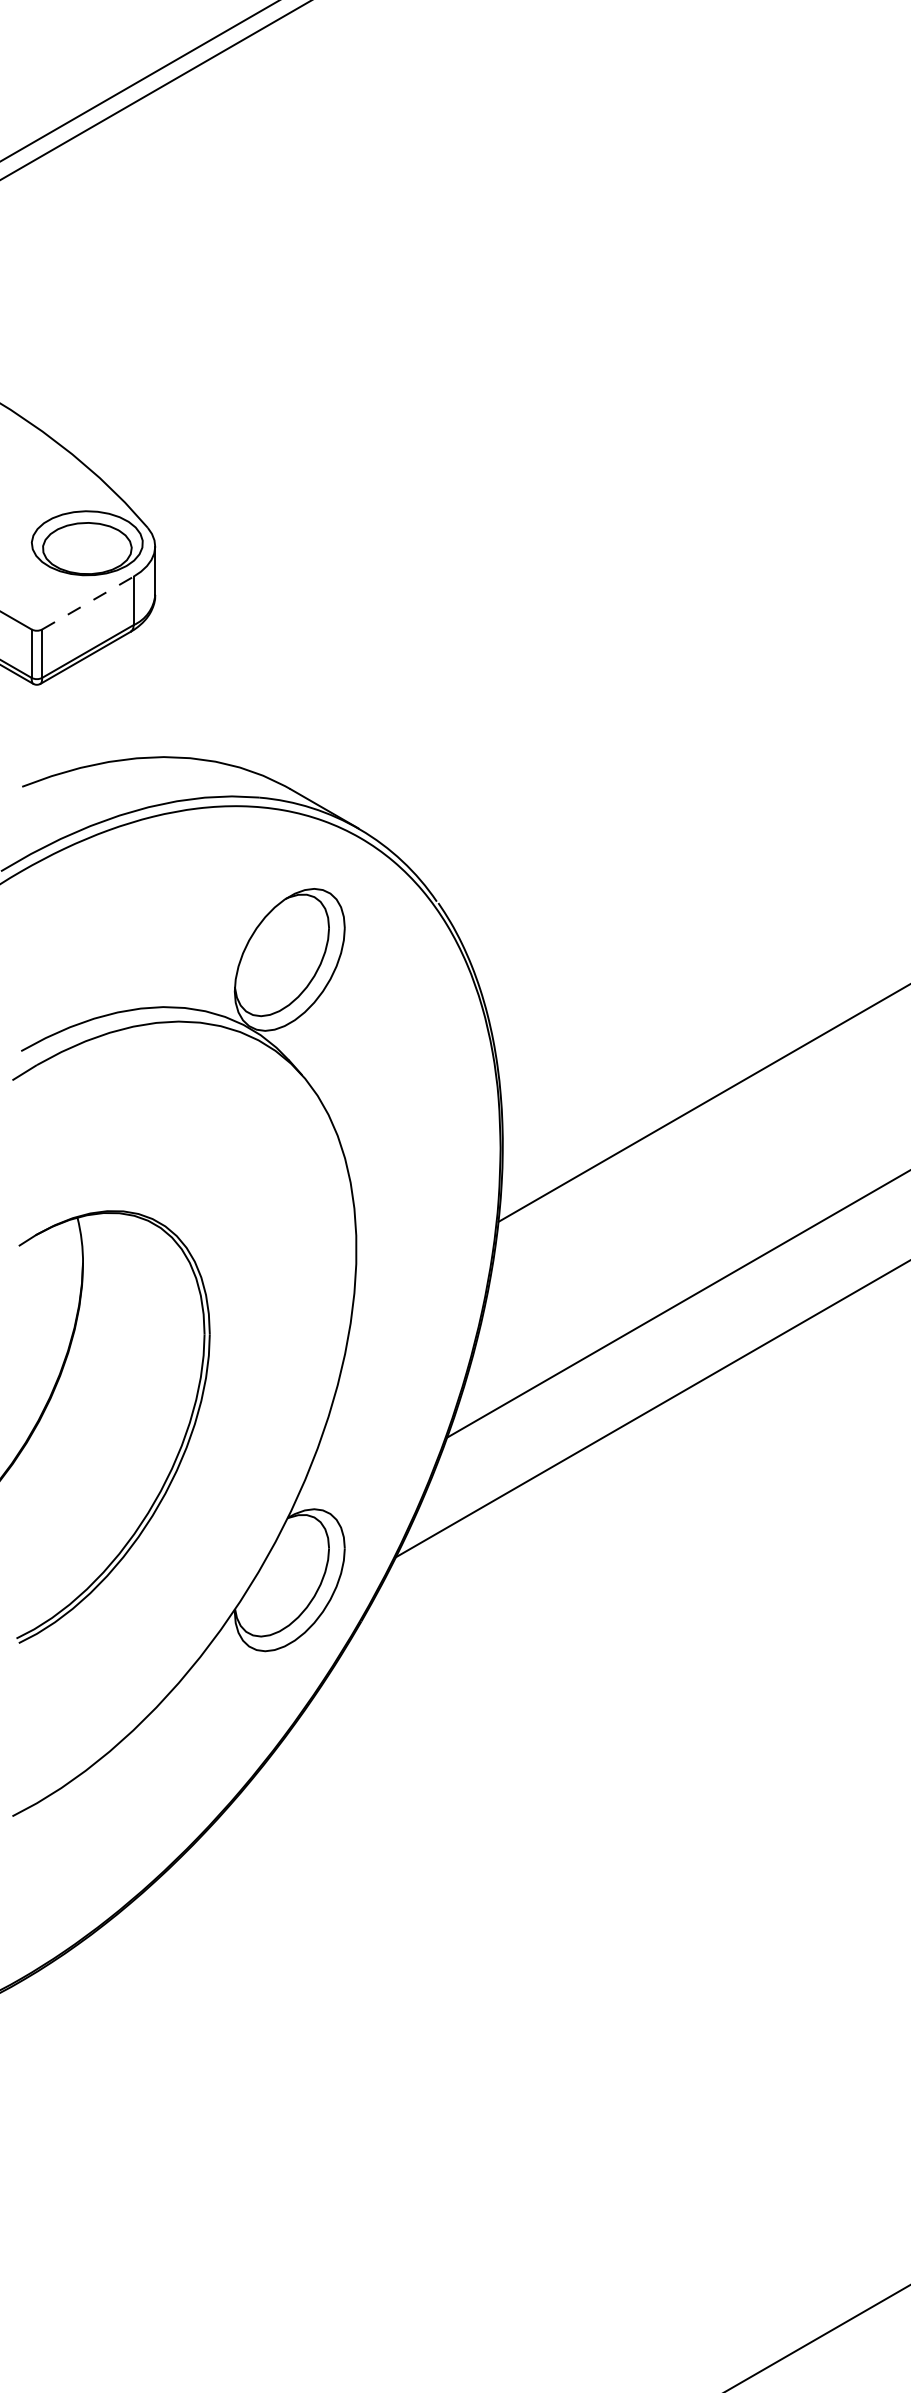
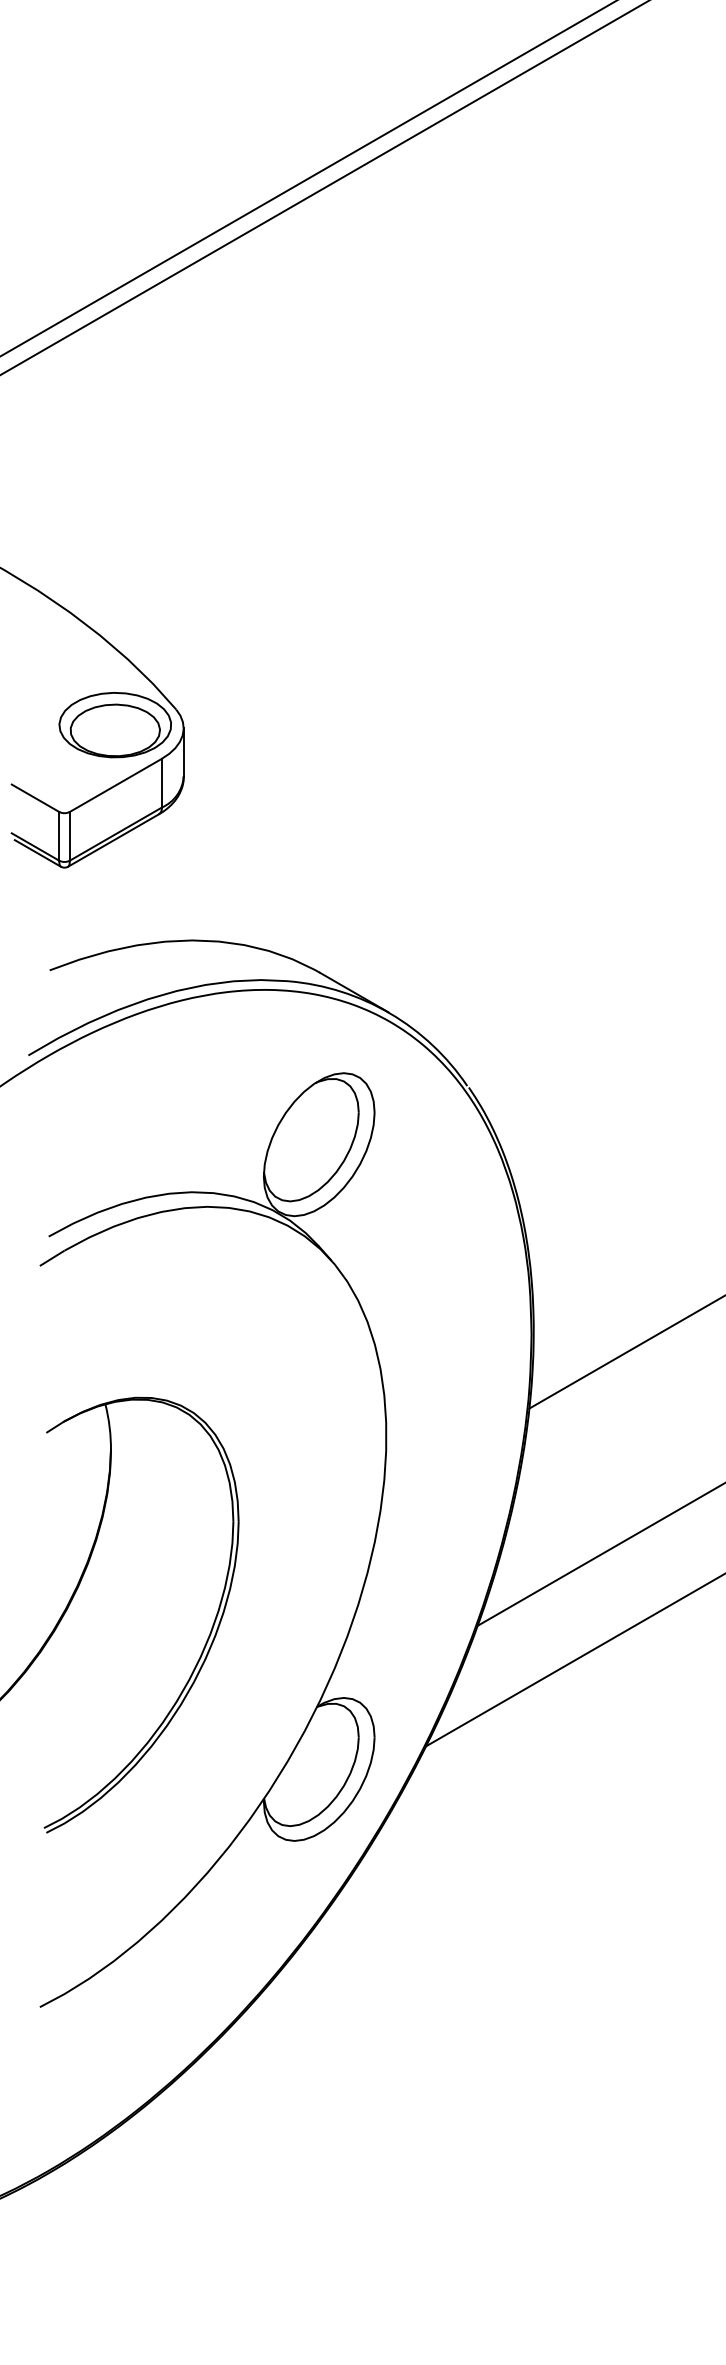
line: (87, 603) -> (115, 785), dashed -> solid

